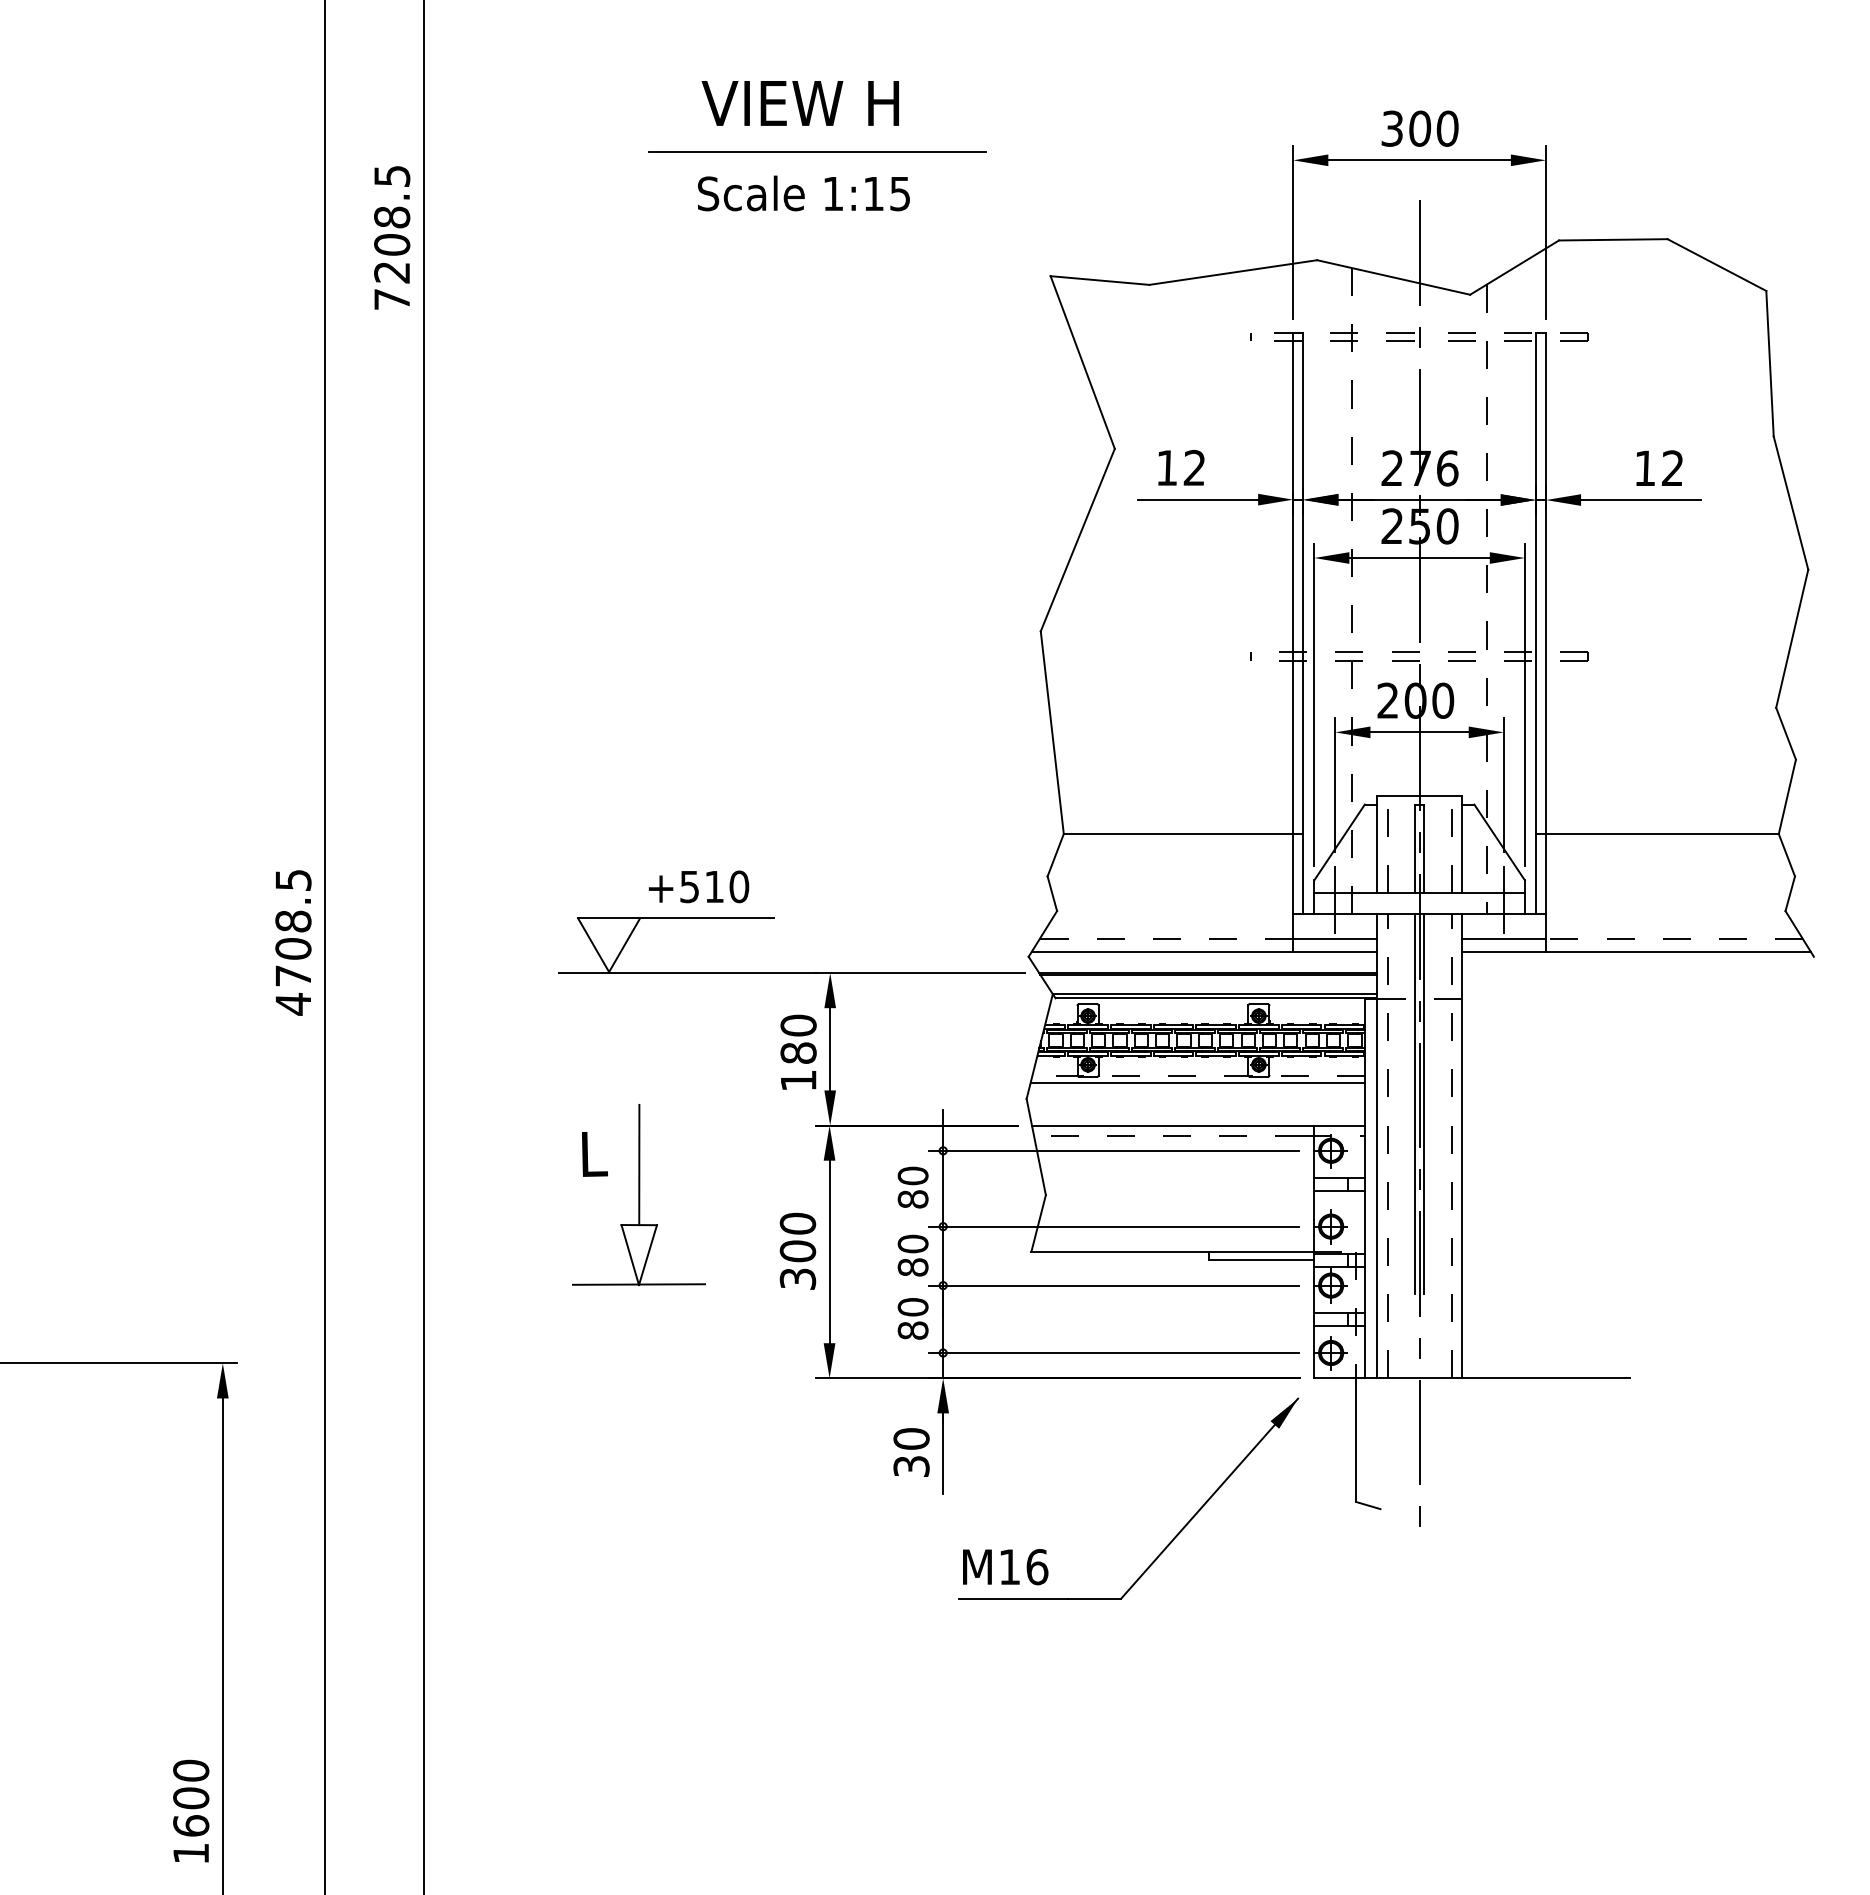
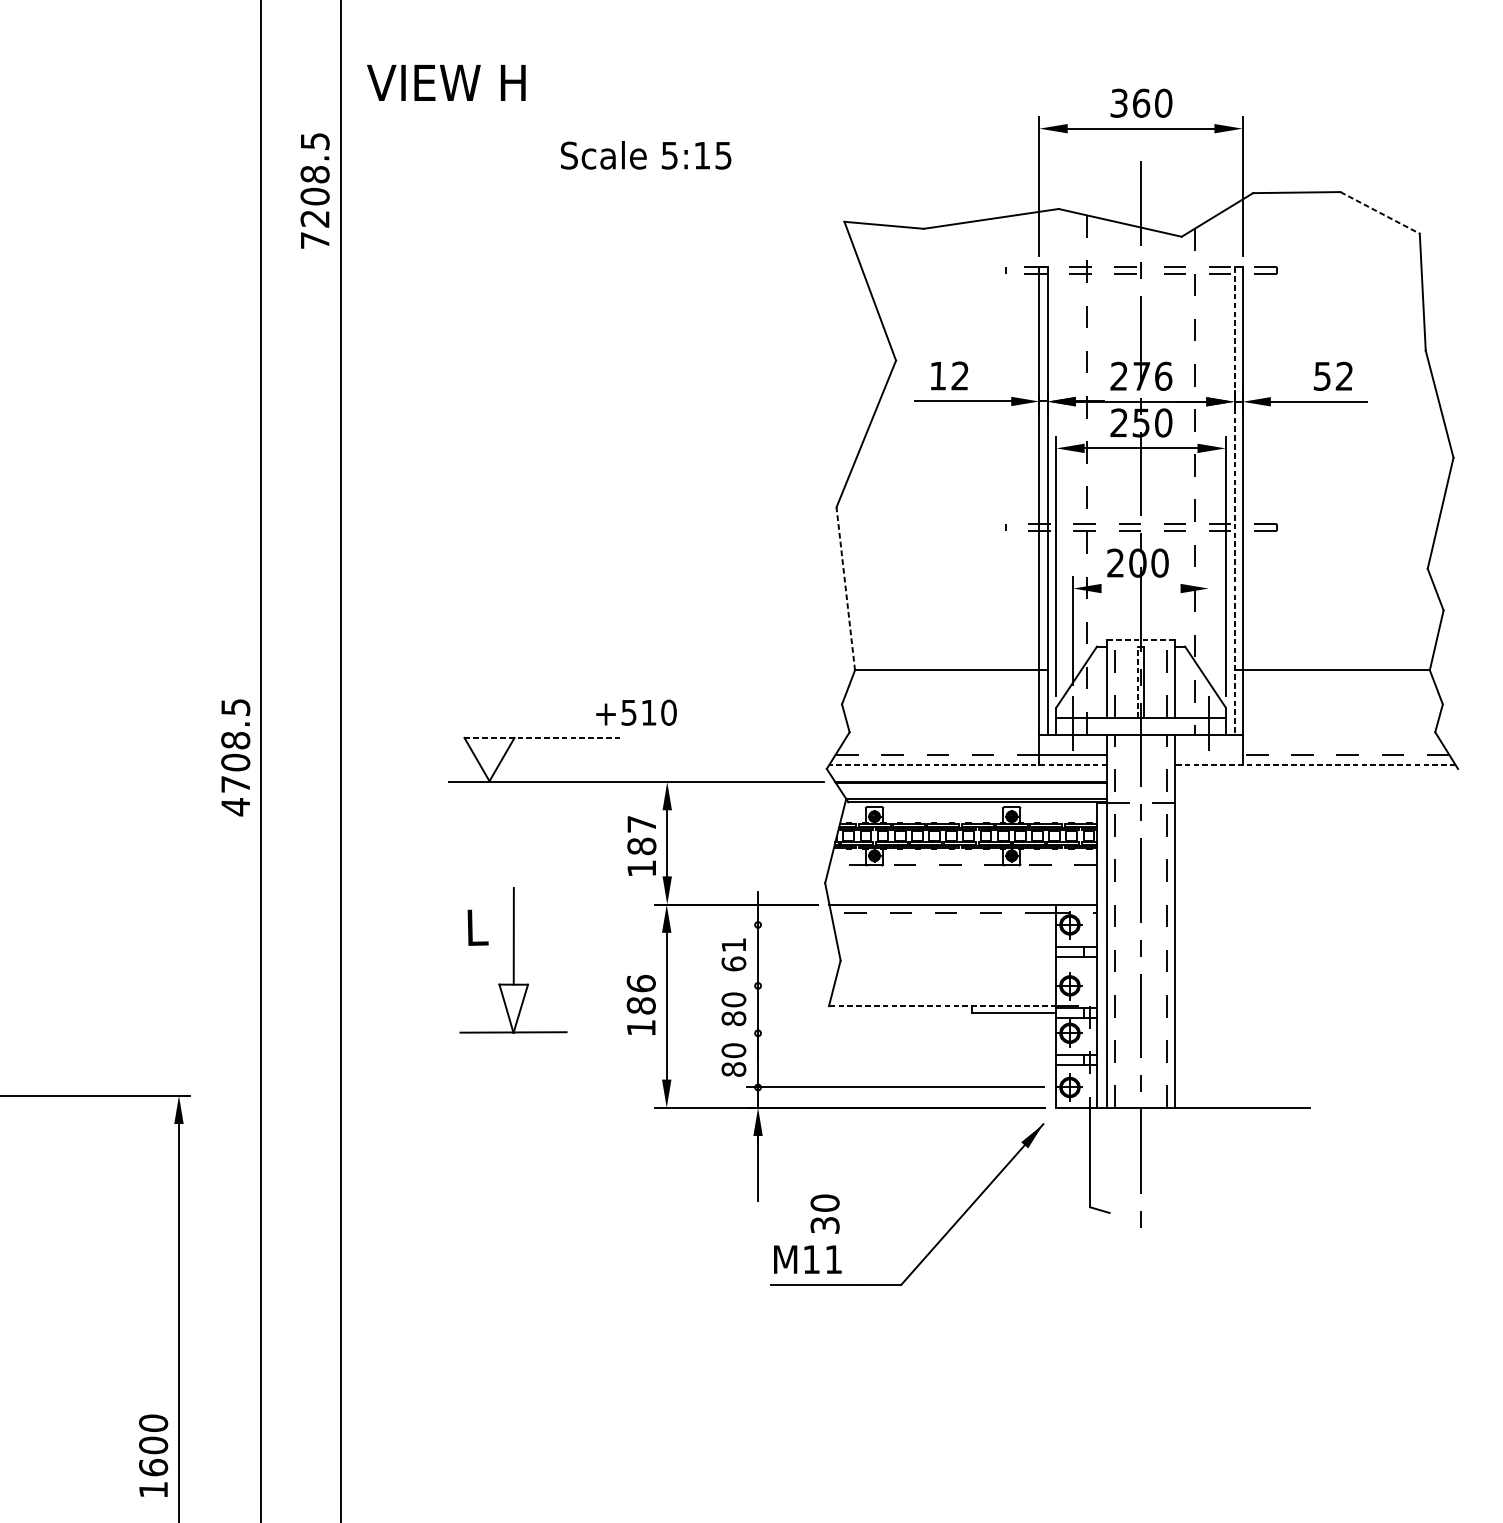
text: (799, 103) -> (445, 83), moved
text: (1420, 128) -> (1141, 103), 300 -> 360
line: (816, 151) -> (656, 121), removed
text: (832, 194) -> (669, 156), 1:15 -> 5:15
line: (1716, 265) -> (1379, 213), solid -> dashed
text: (1644, 468) -> (1321, 376), 12 -> 52
line: (1535, 623) -> (1234, 501), solid -> dashed
line: (1052, 732) -> (845, 588), solid -> dashed
line: (1419, 732) -> (1140, 588), removed
line: (1503, 784) -> (1208, 630), removed
line: (1420, 796) -> (1141, 640), solid -> dashed
line: (1415, 848) -> (1137, 681), solid -> dashed
text: (698, 886) -> (636, 712), moved
line: (676, 918) -> (543, 738), solid -> dashed
line: (1503, 939) -> (1208, 755), removed
line: (1204, 952) -> (968, 765), solid -> dashed
line: (1636, 952) -> (1315, 765), solid -> dashed
text: (798, 1025) -> (641, 824), 180 -> 187
line: (1197, 1082) -> (962, 870), removed
line: (1415, 1104) -> (1137, 887), removed
line: (1423, 1104) -> (1144, 887), removed
line: (1113, 1150) -> (894, 924), removed
text: (912, 1187) -> (733, 954), 80 -> 61
line: (1113, 1226) -> (894, 985), removed
text: (797, 1250) -> (640, 1005), 300 -> 186
line: (1172, 1251) -> (942, 1005), solid -> dashed
line: (1113, 1285) -> (894, 1033), removed
text: (911, 1452) -> (825, 1214), moved
text: (1037, 1567) -> (833, 1259), M16 -> M11

